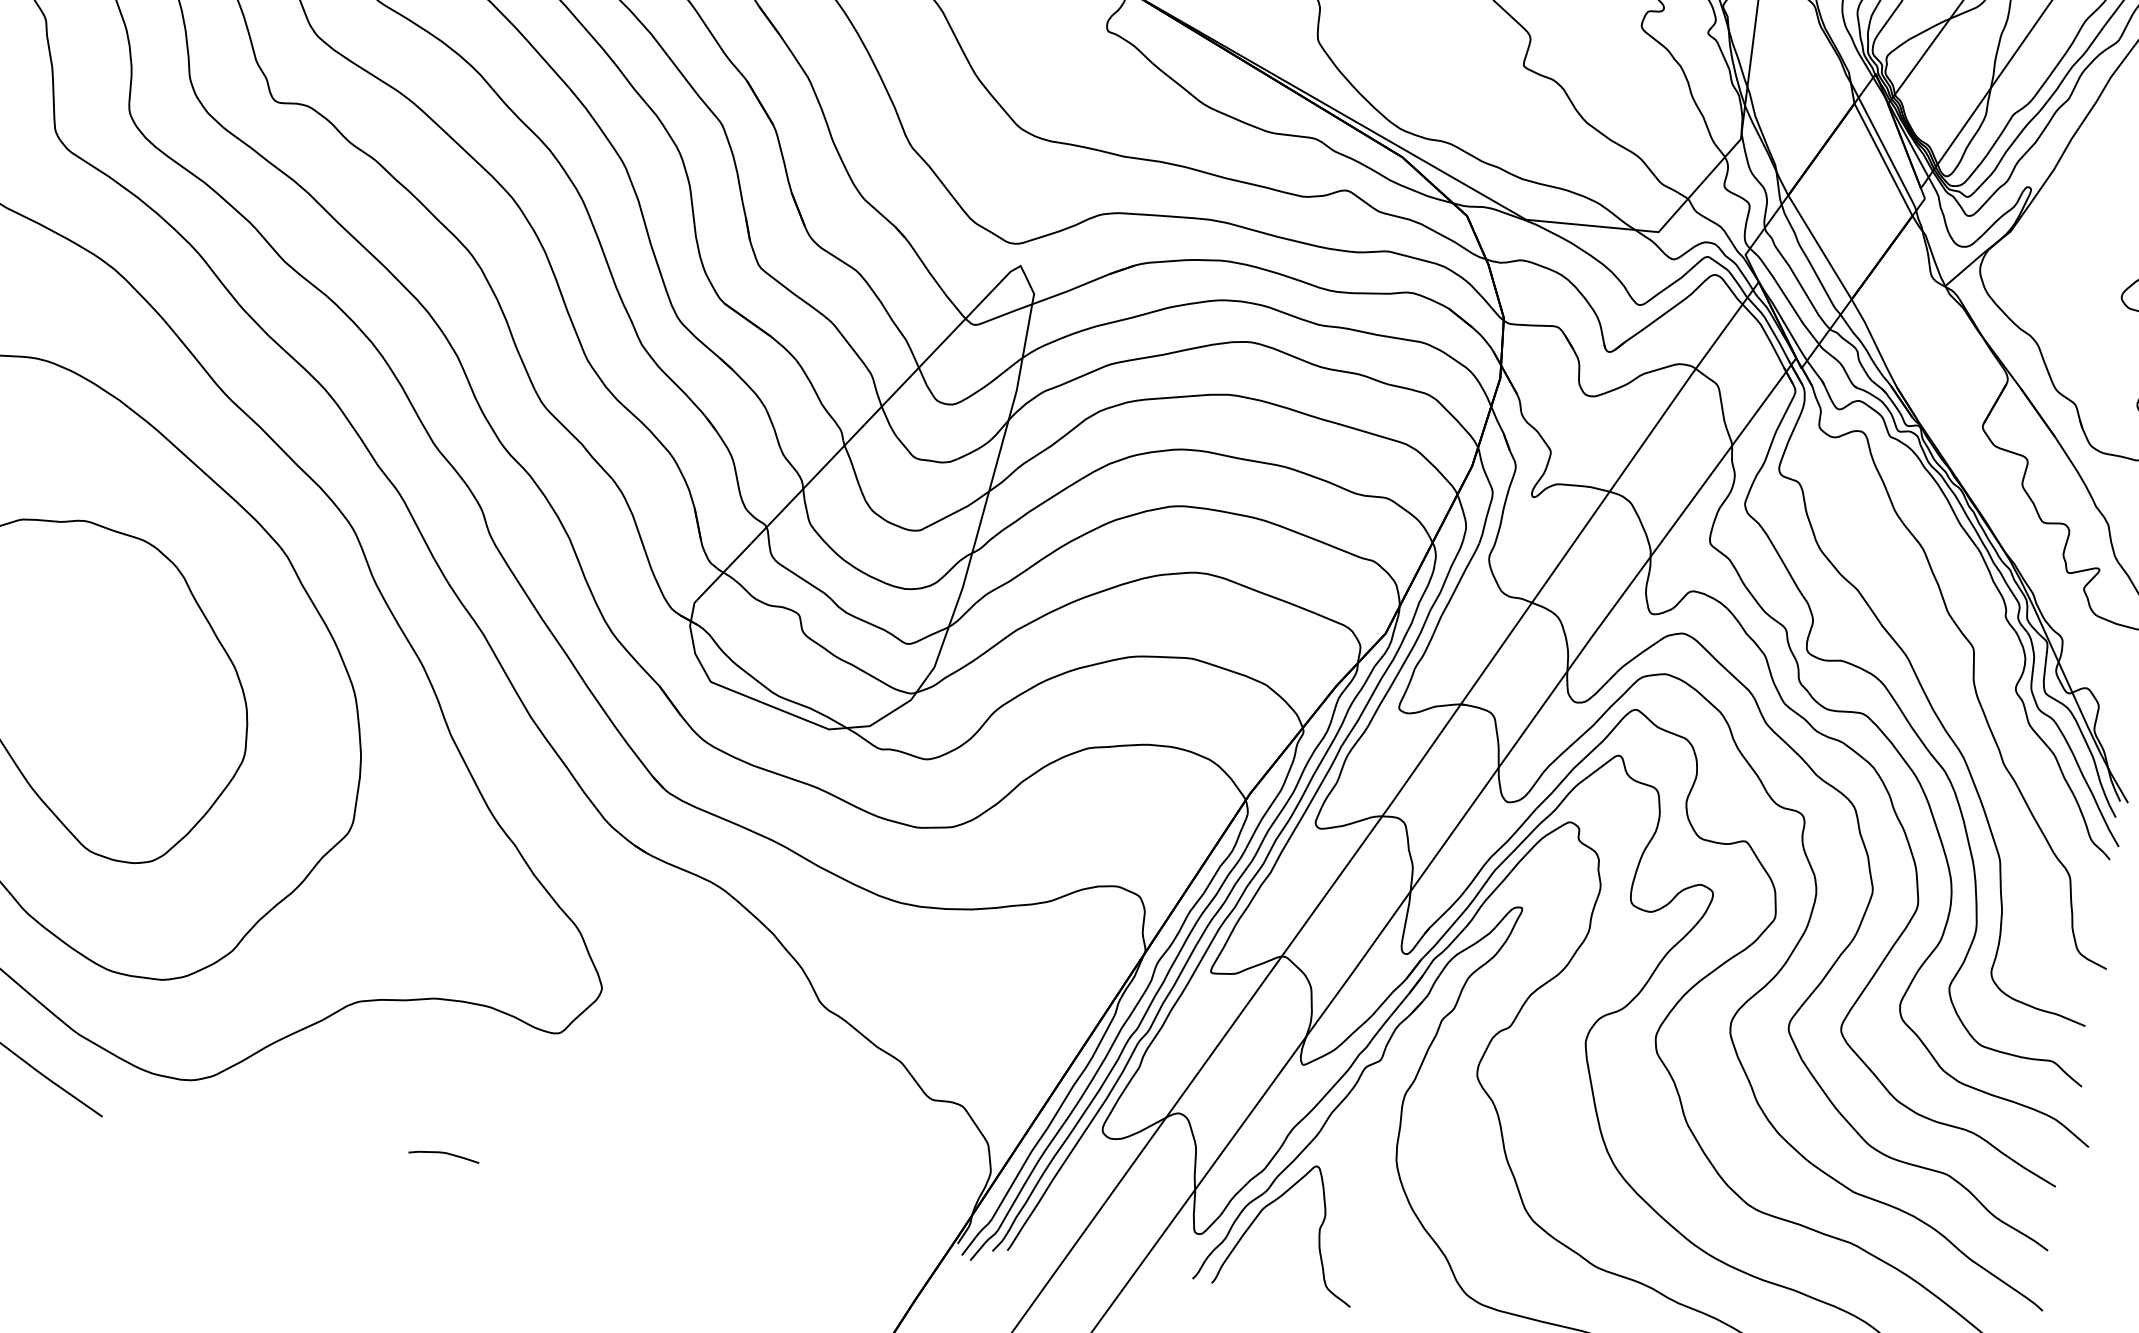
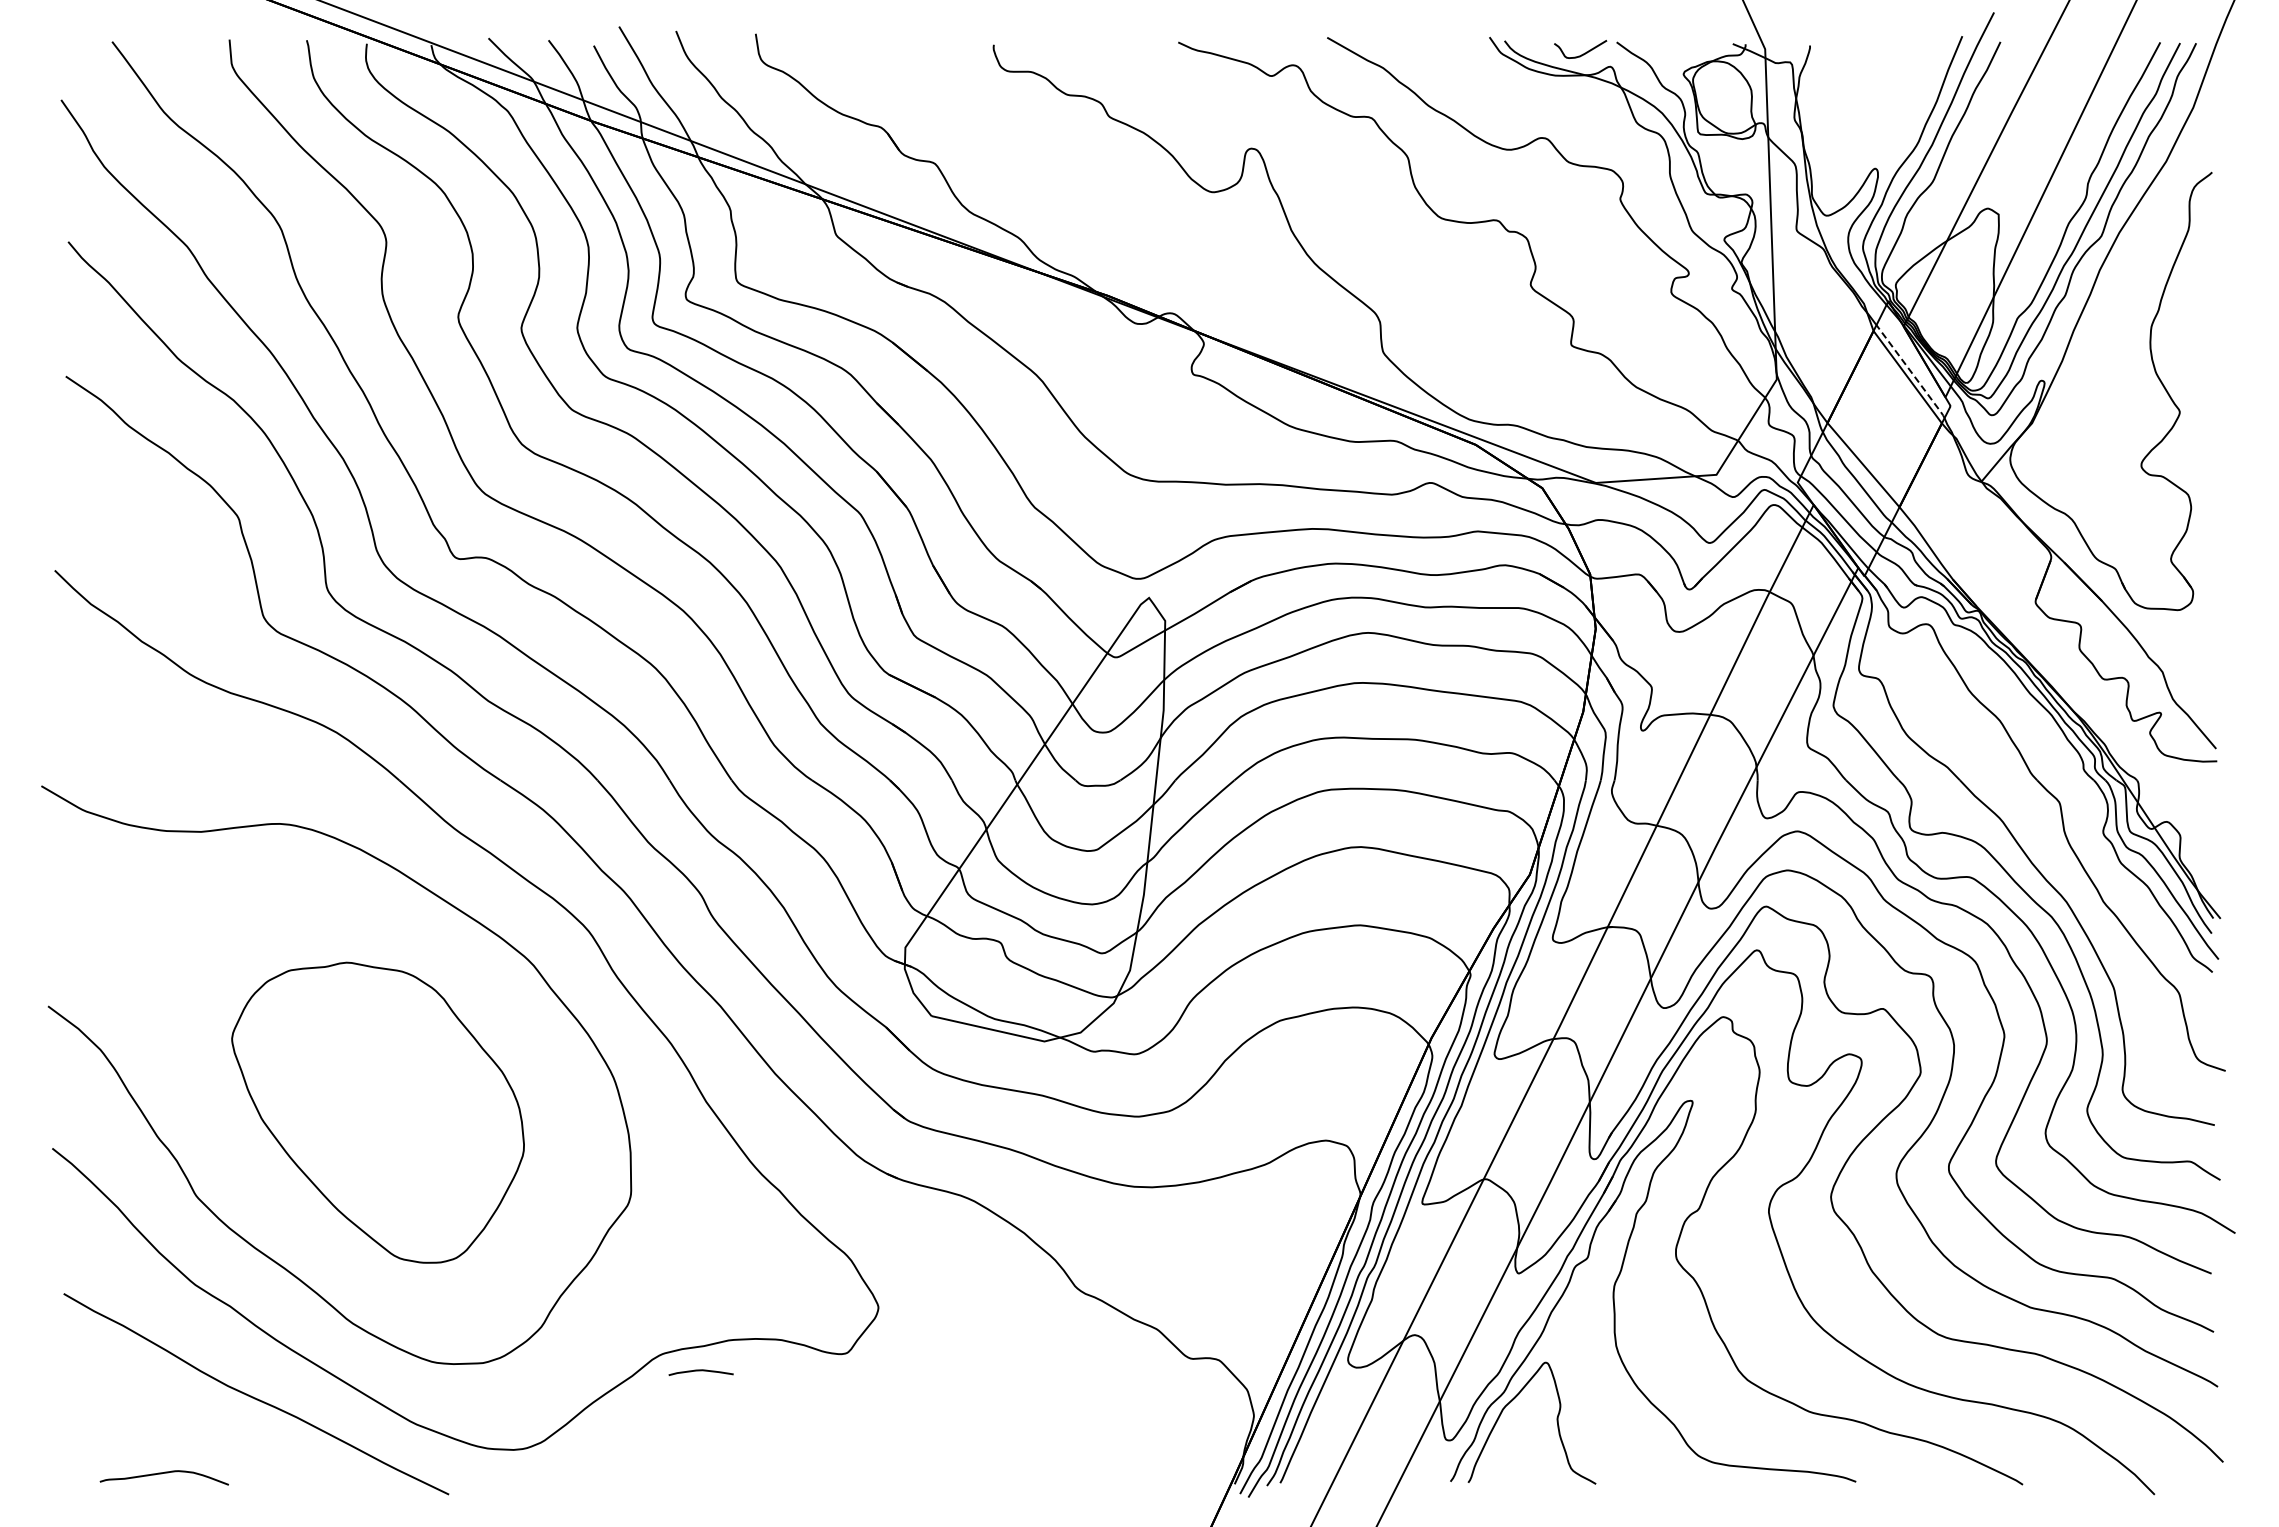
line: (1888, 155) -> (1911, 372), solid -> dashed
curve: (443, 1154) -> (700, 1371), moved

